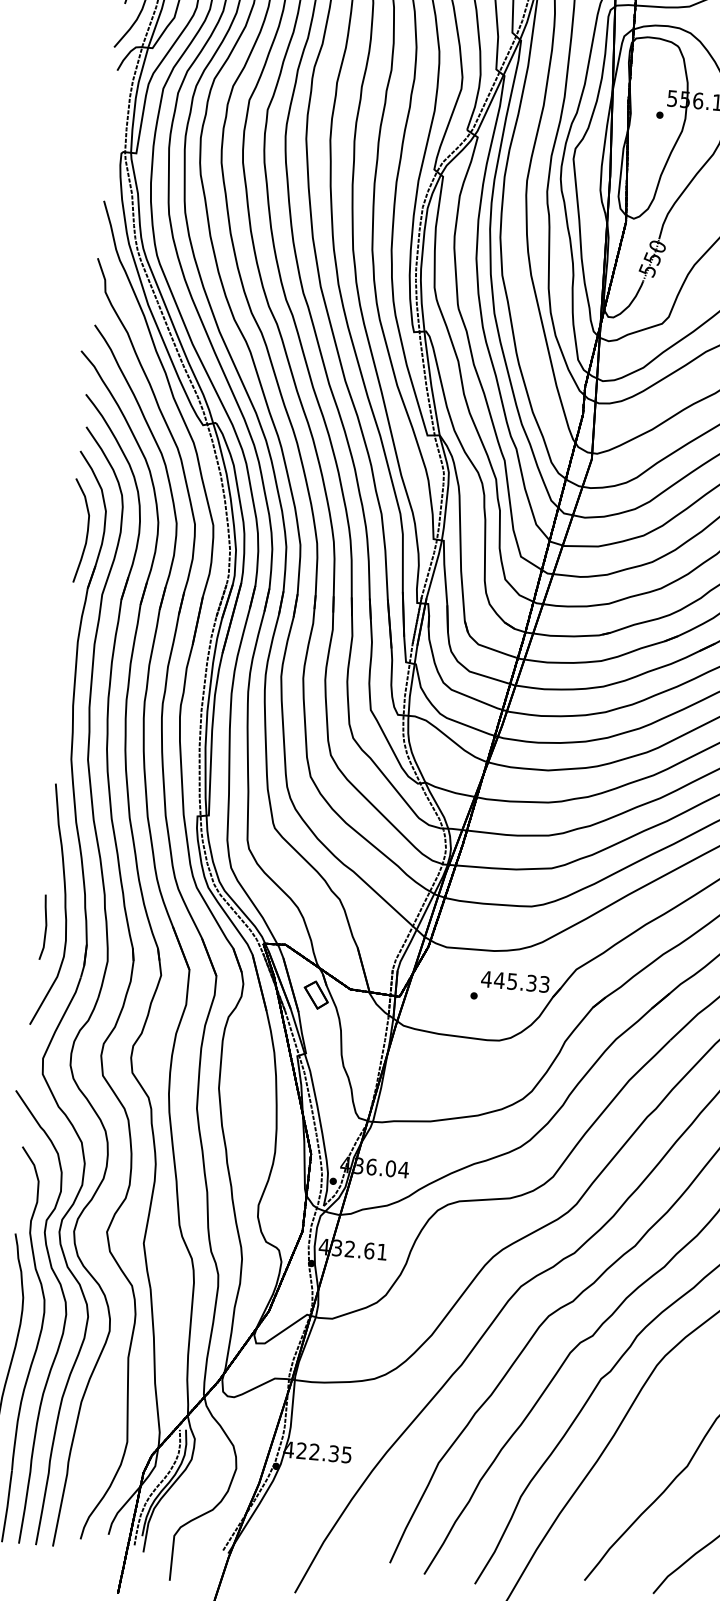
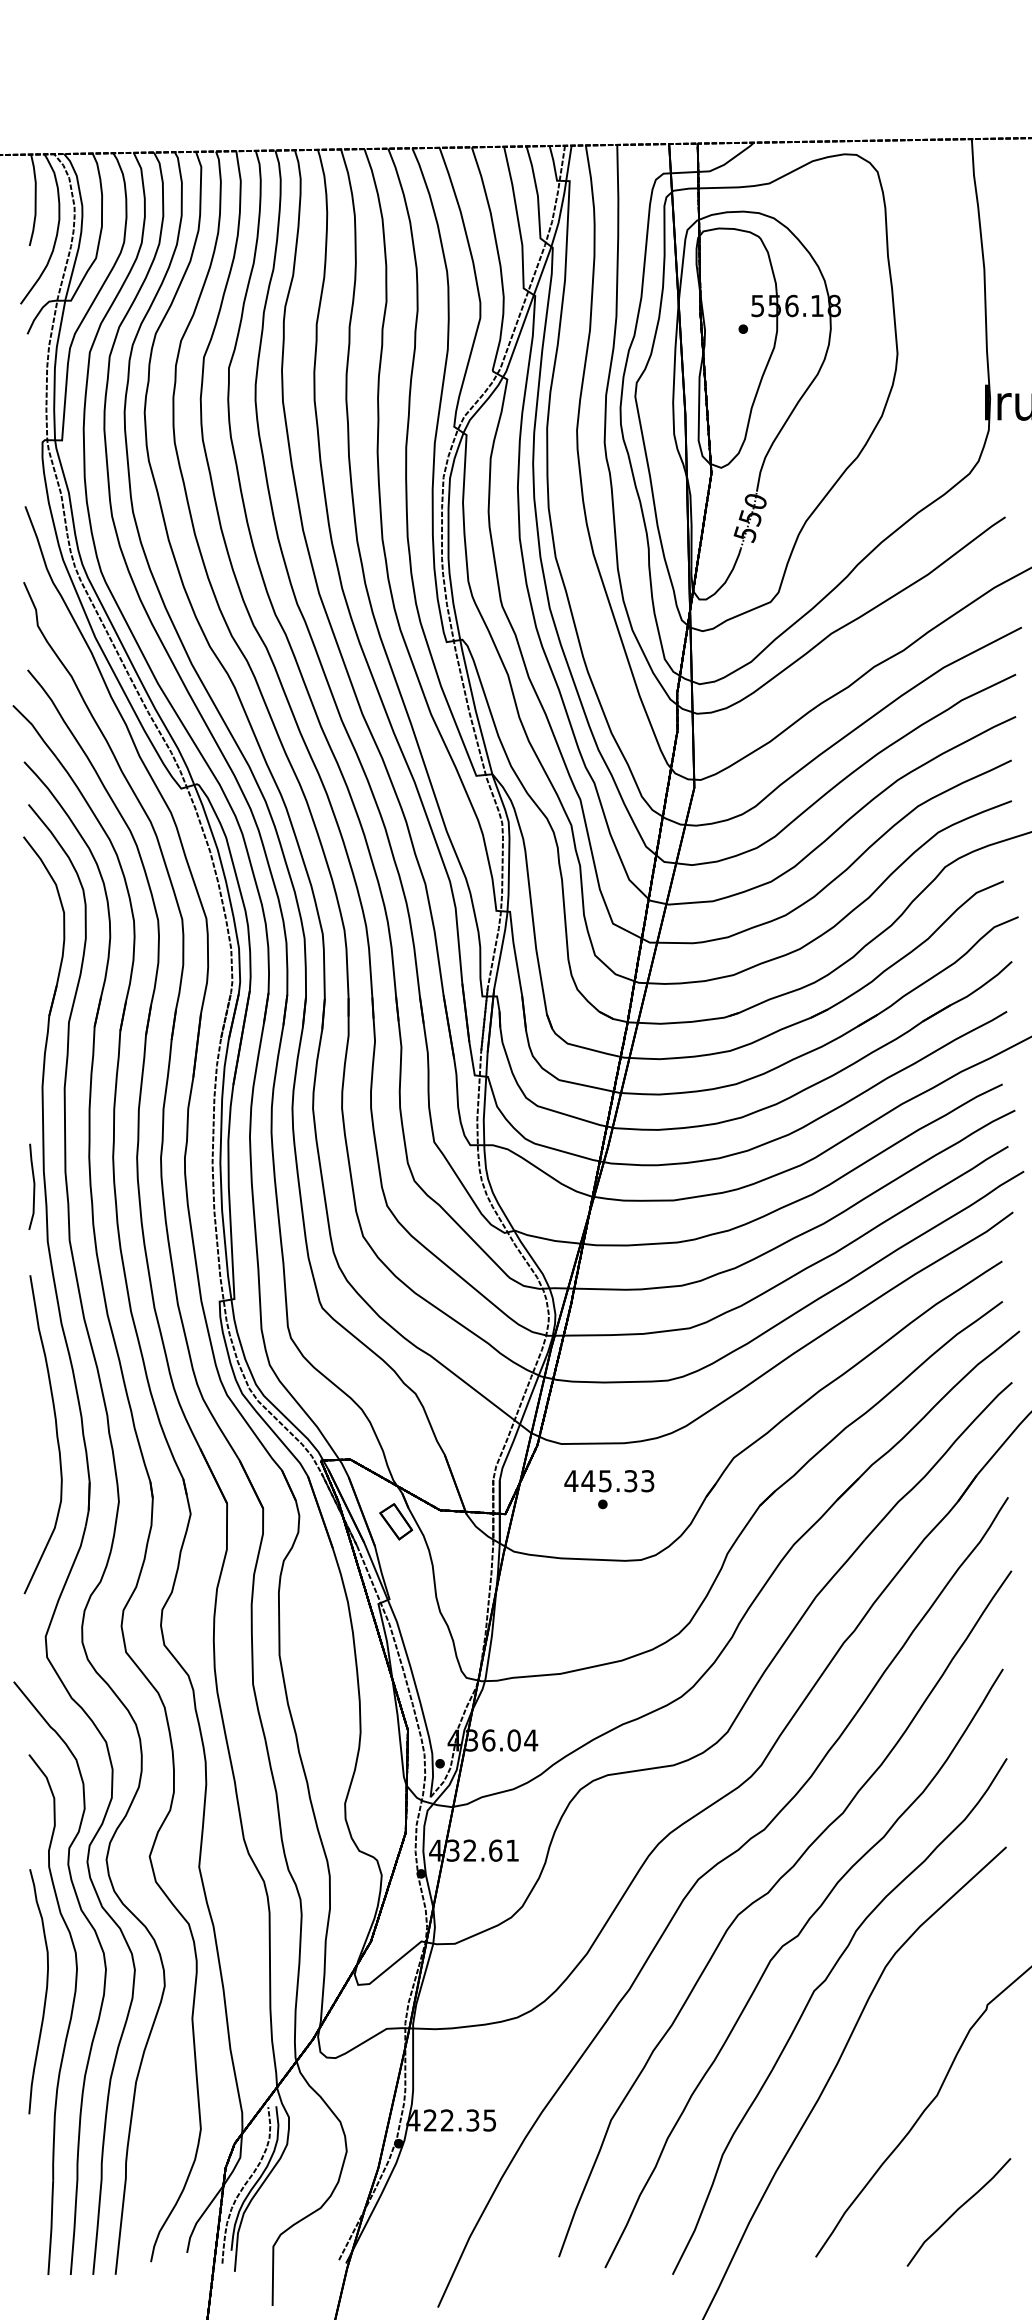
curve: (86, 531) -> (41, 941), removed
line: (45, 927) -> (33, 1186), moved
text: (515, 982) -> (609, 1481), moved

